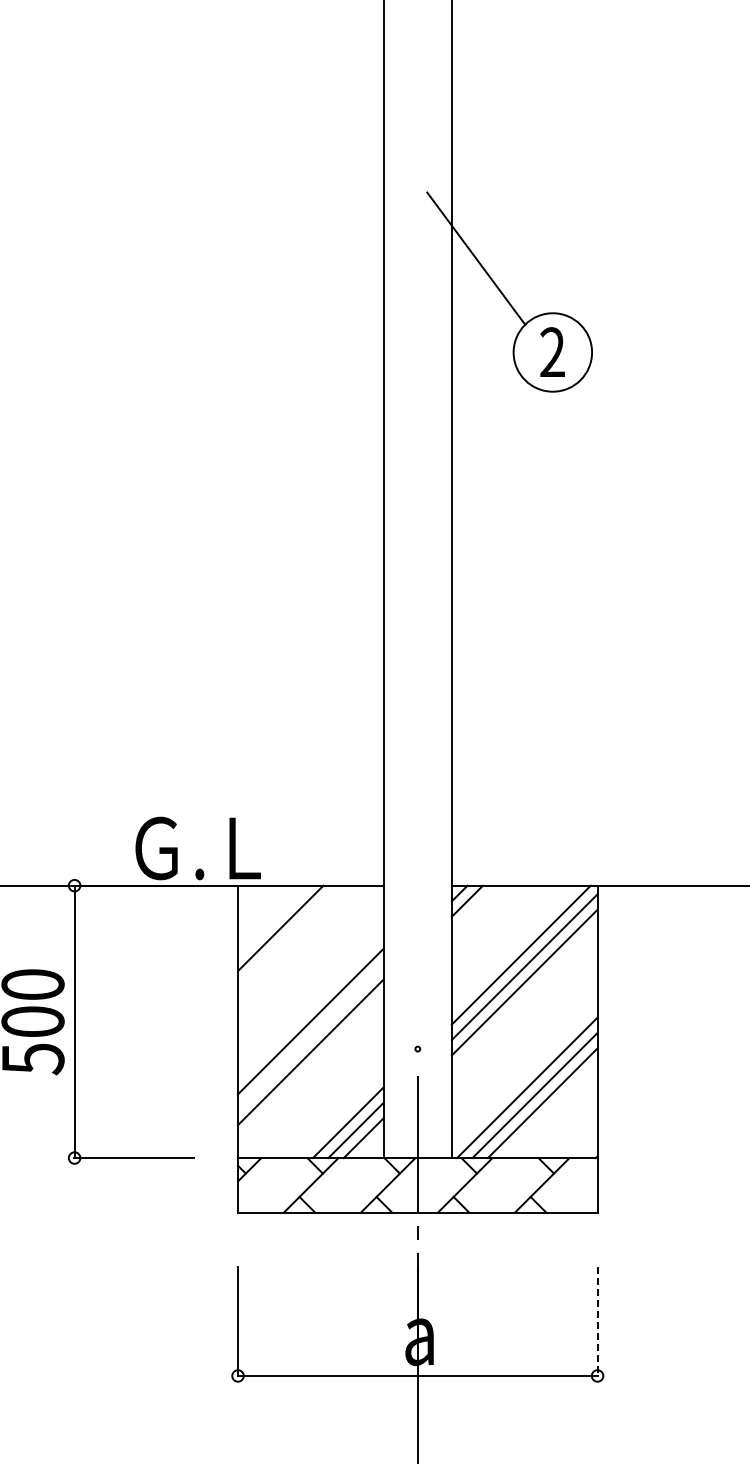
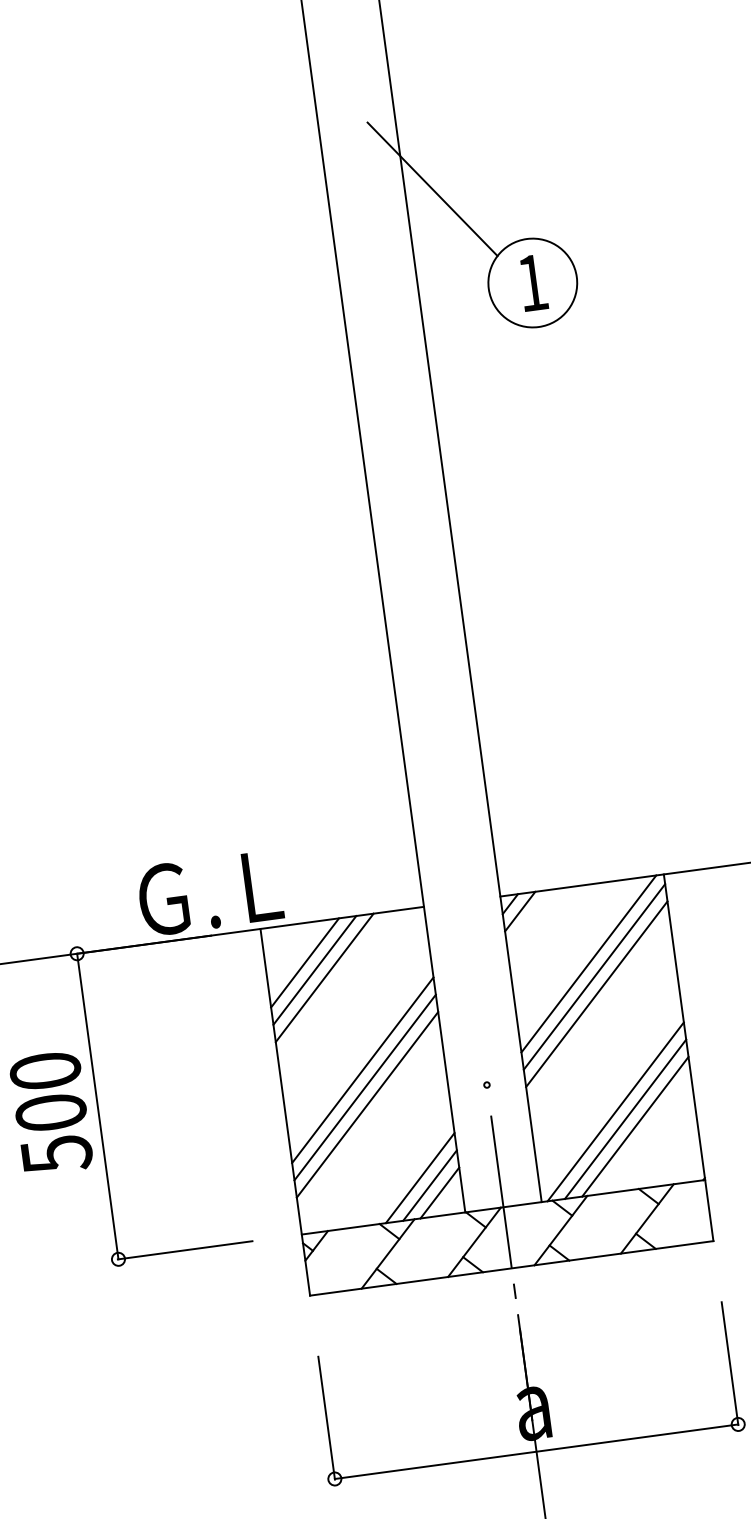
text: (552, 351) -> (532, 281), 2 -> 1
line: (273, 920) -> (305, 962), added
line: (288, 935) -> (324, 977), added
line: (310, 1036) -> (364, 1087), added
line: (597, 1321) -> (729, 1363), dashed -> solid

